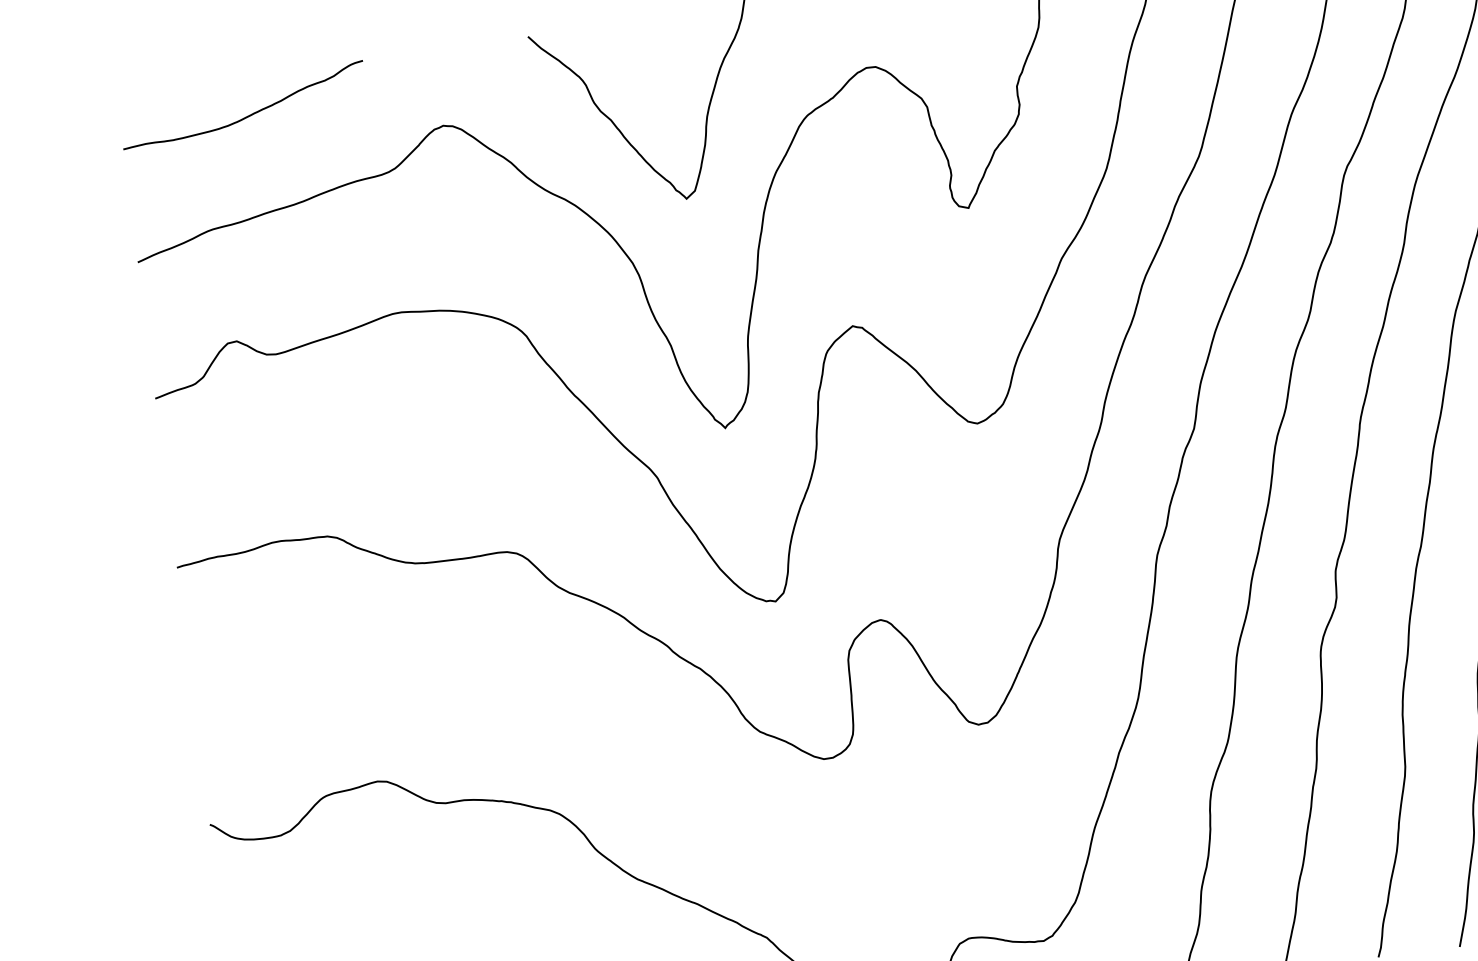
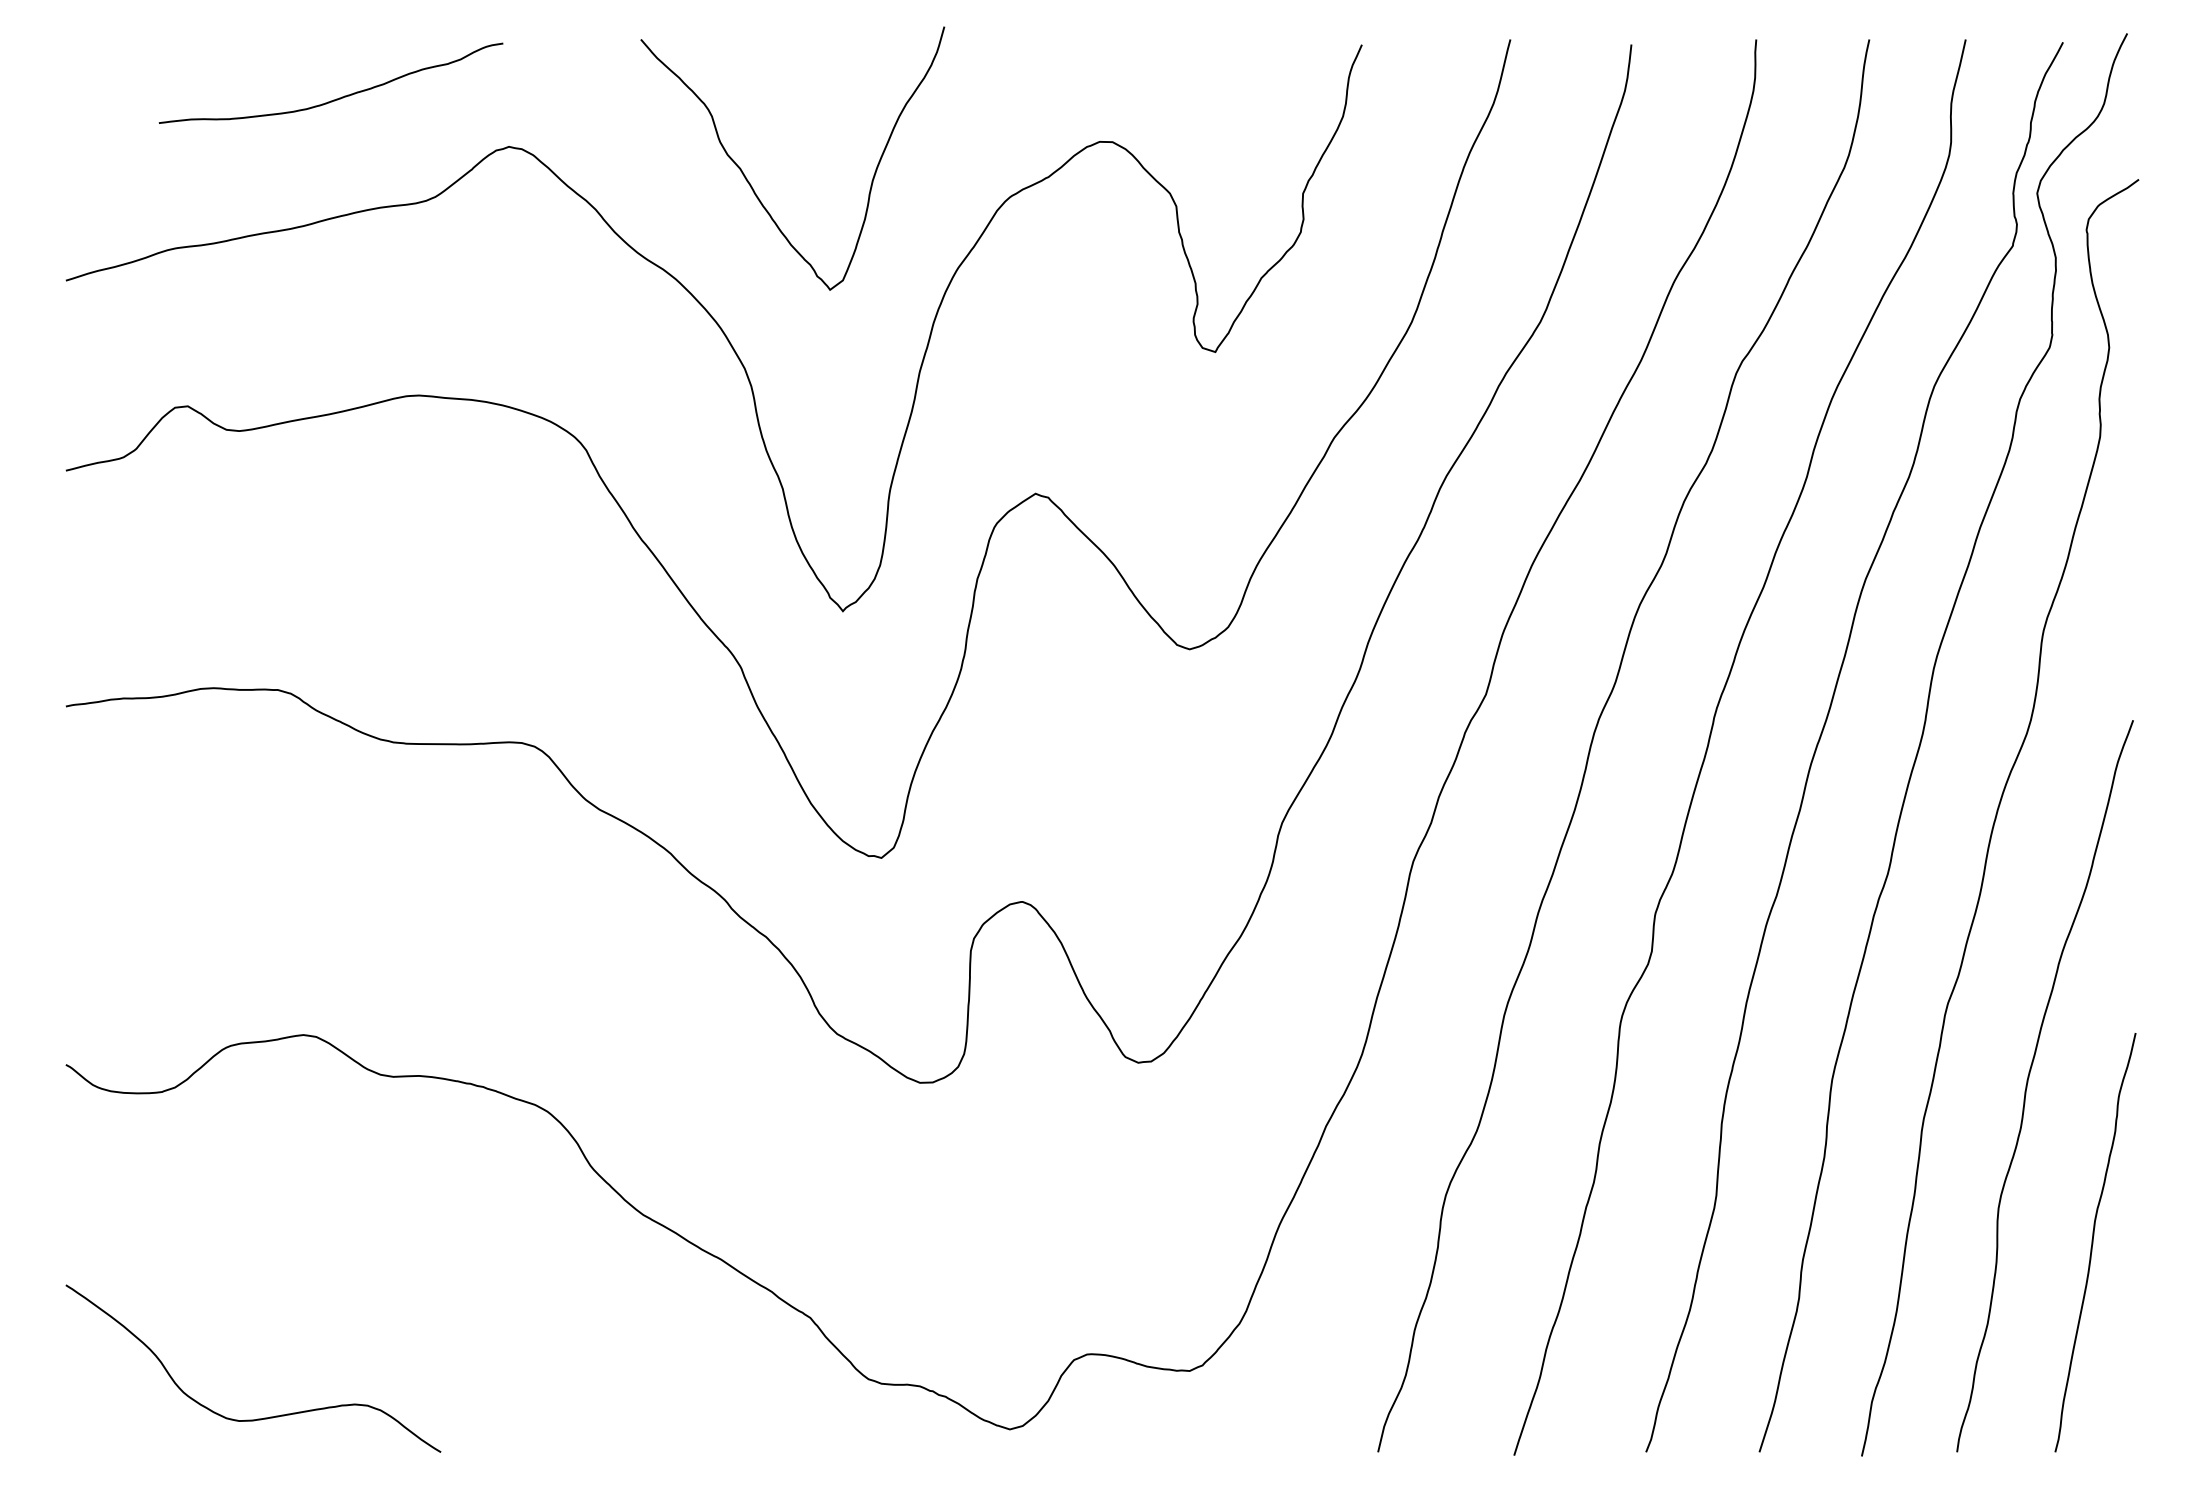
curve: (248, 115) -> (336, 98), moved

